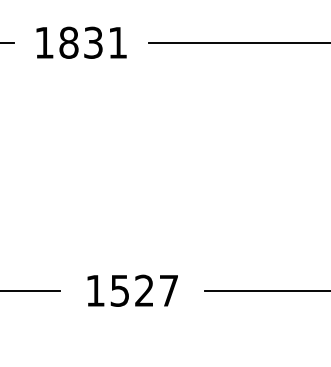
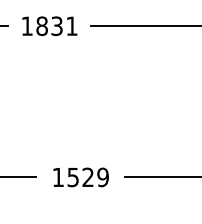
text: (167, 290) -> (102, 177), 1527 -> 1529

